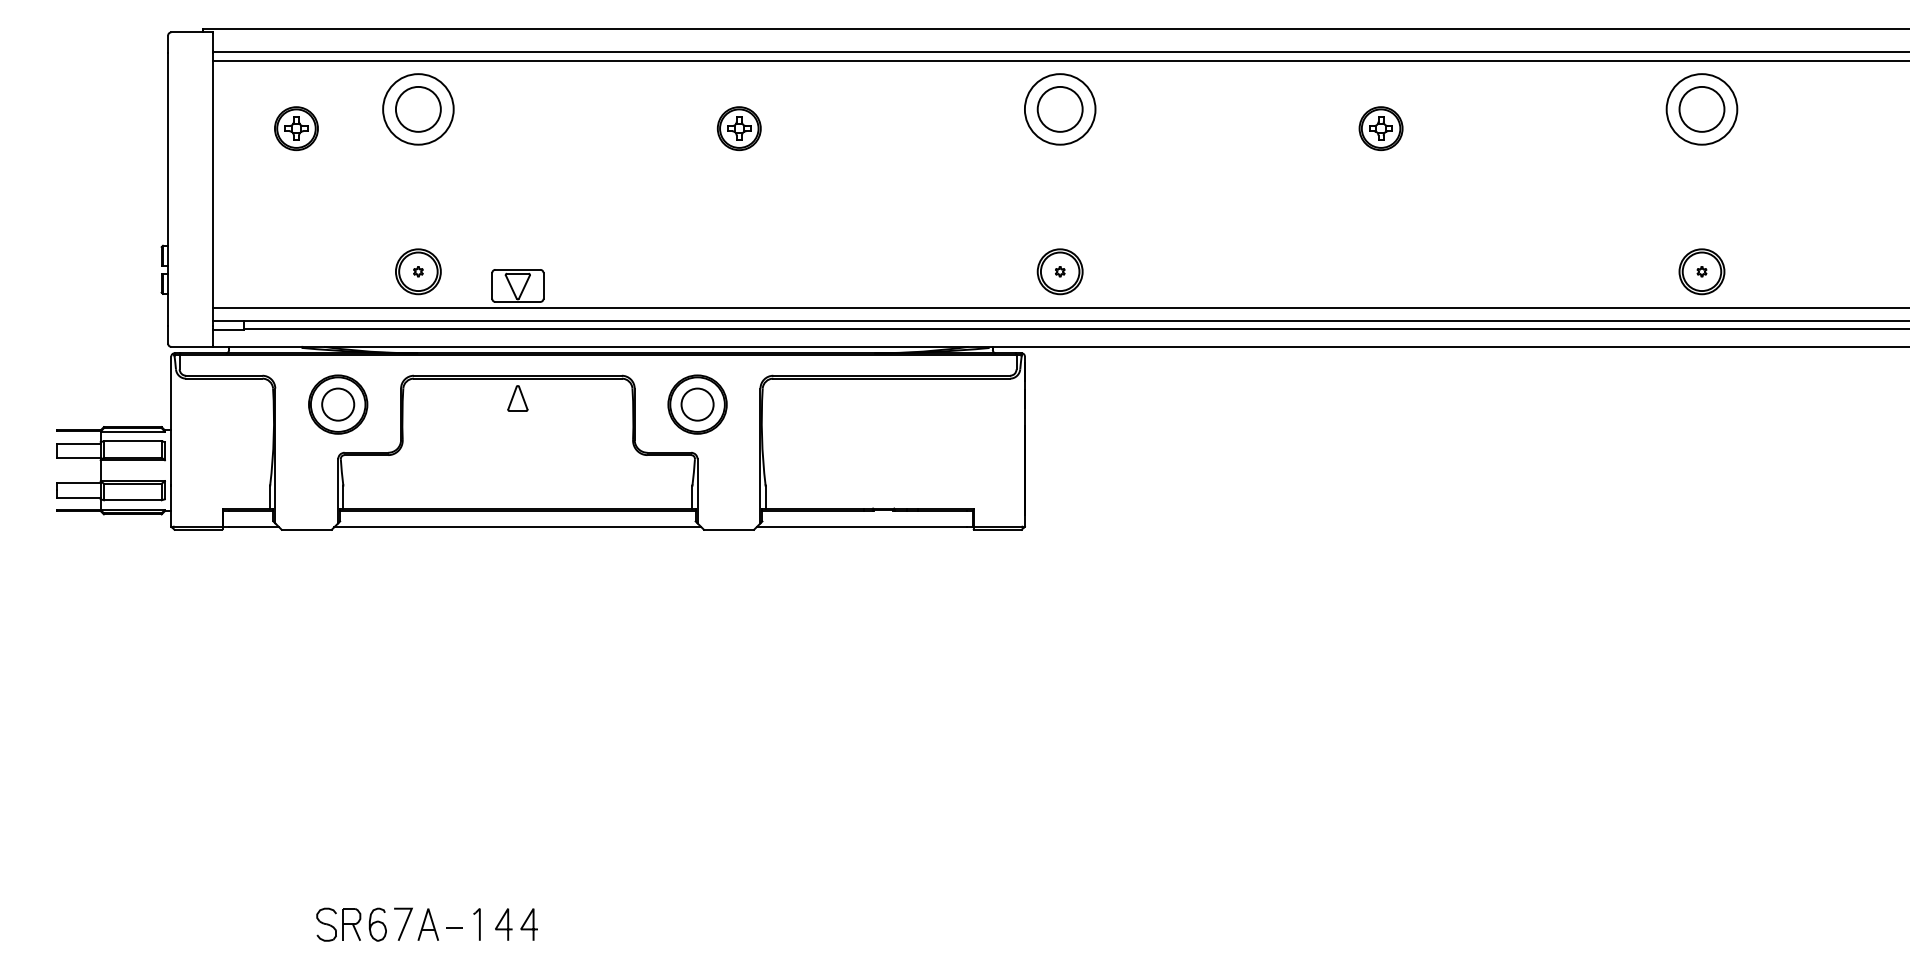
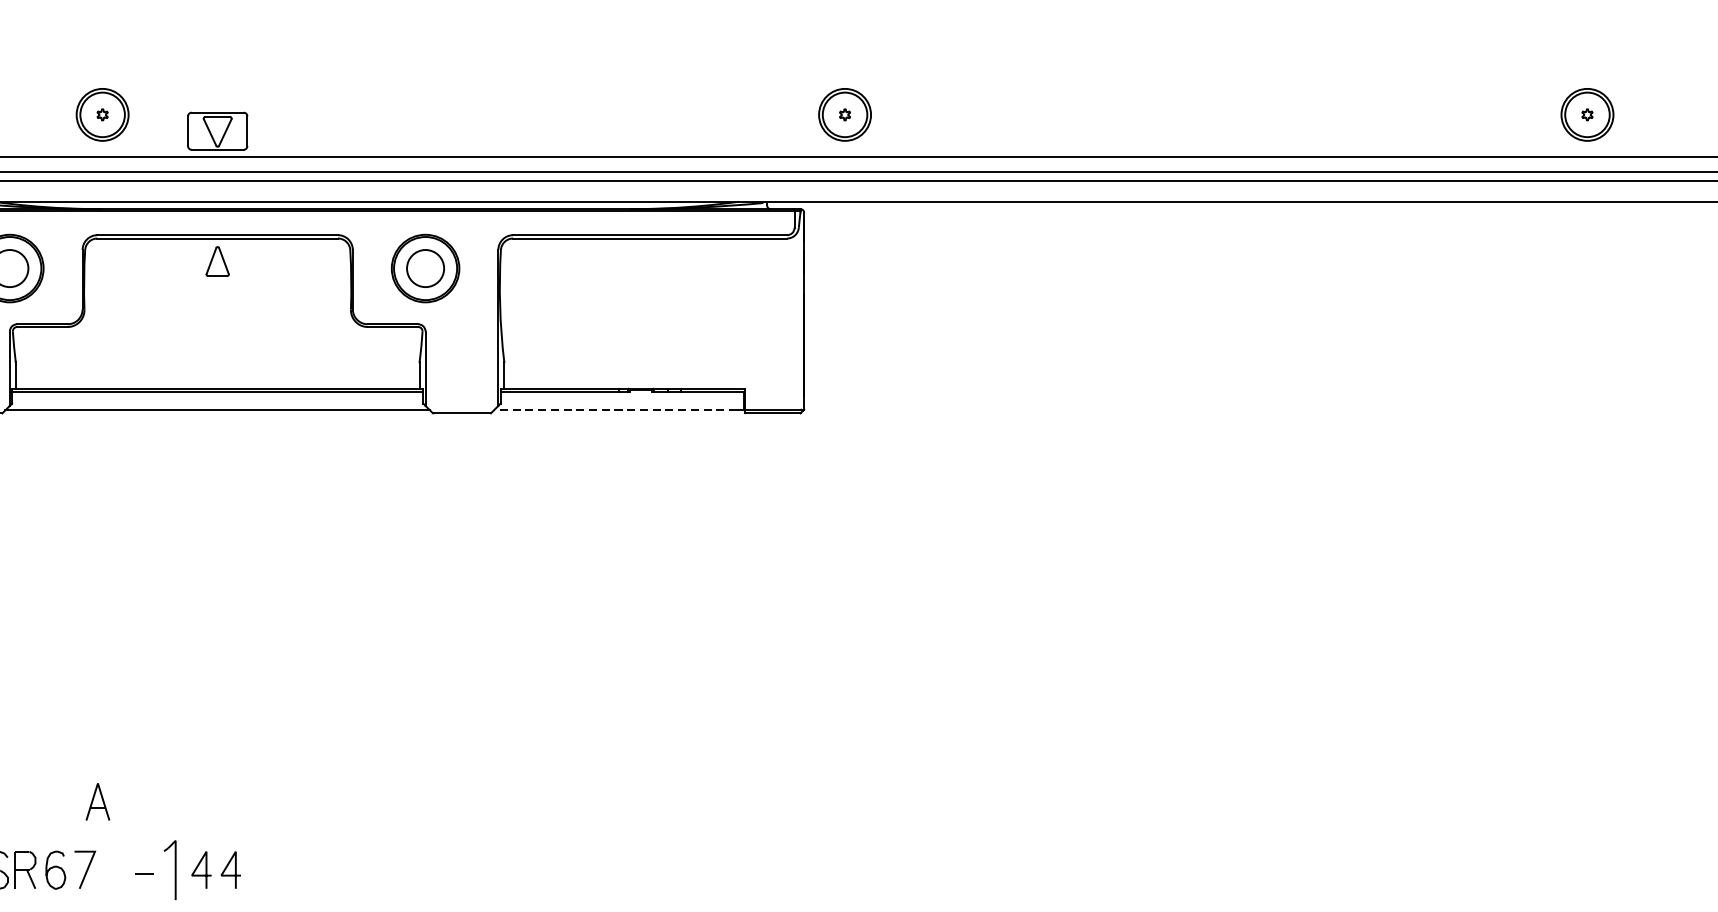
line: (861, 527) -> (615, 410), solid -> dashed
part: (427, 924) -> (96, 801), moved
part: (476, 924) -> (169, 869), size x1.6

